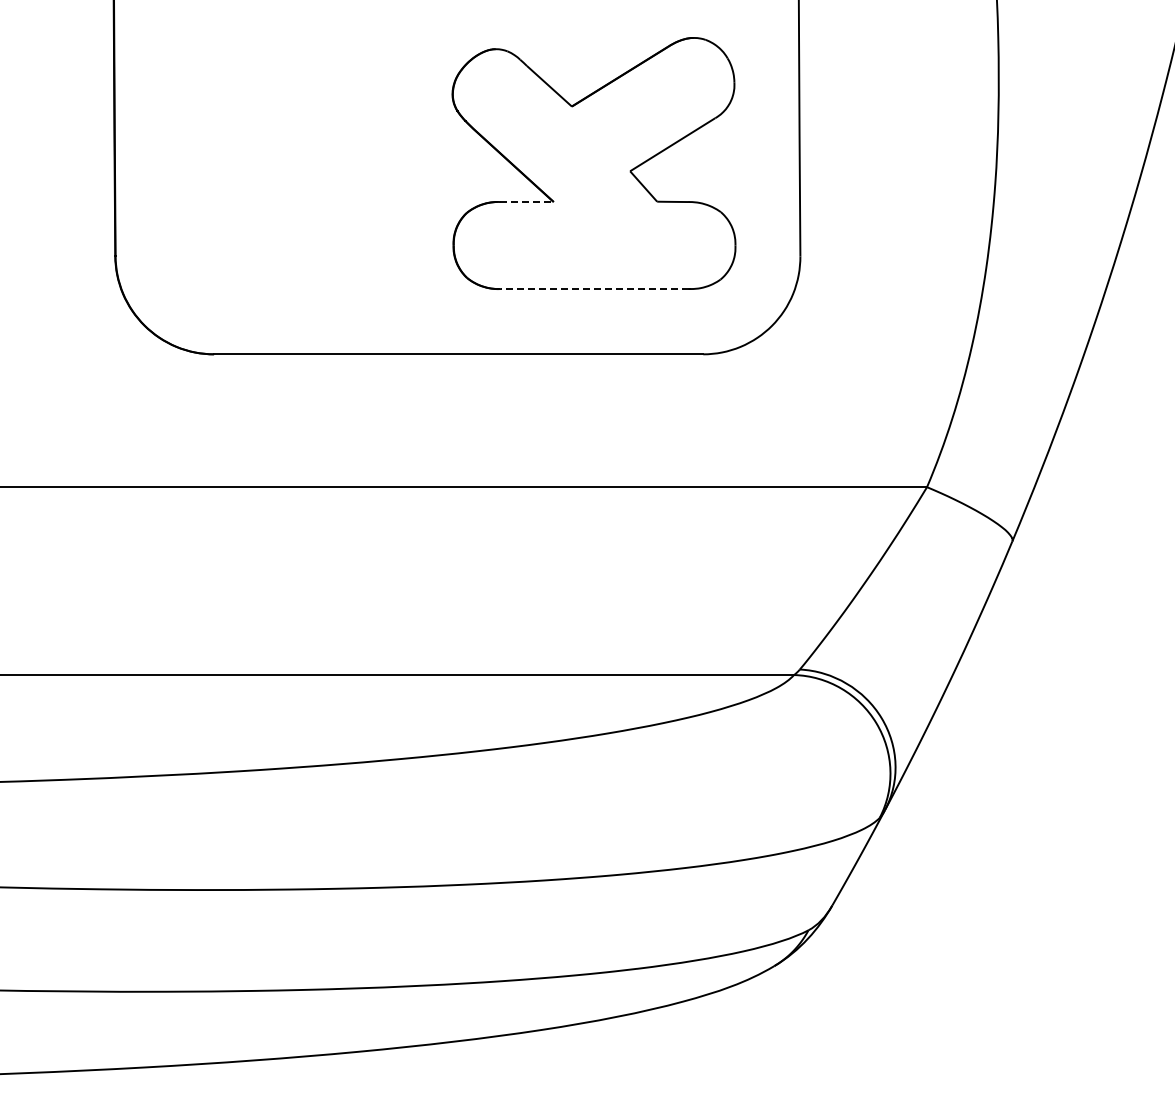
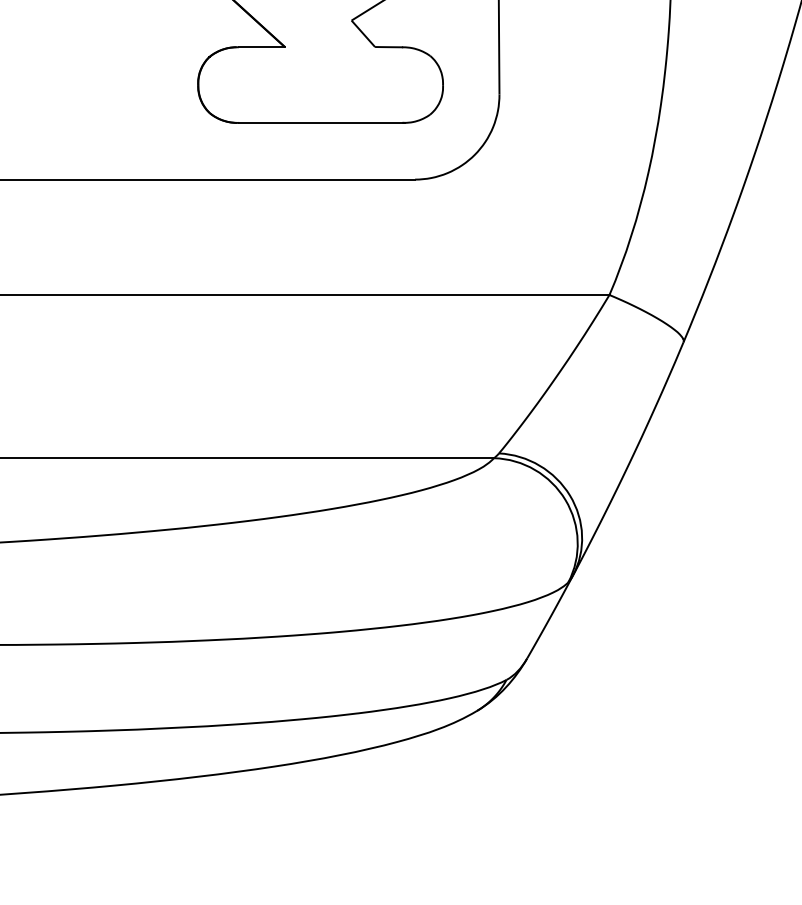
line: (527, 202) -> (262, 47), dashed -> solid
line: (594, 289) -> (320, 123), dashed -> solid

